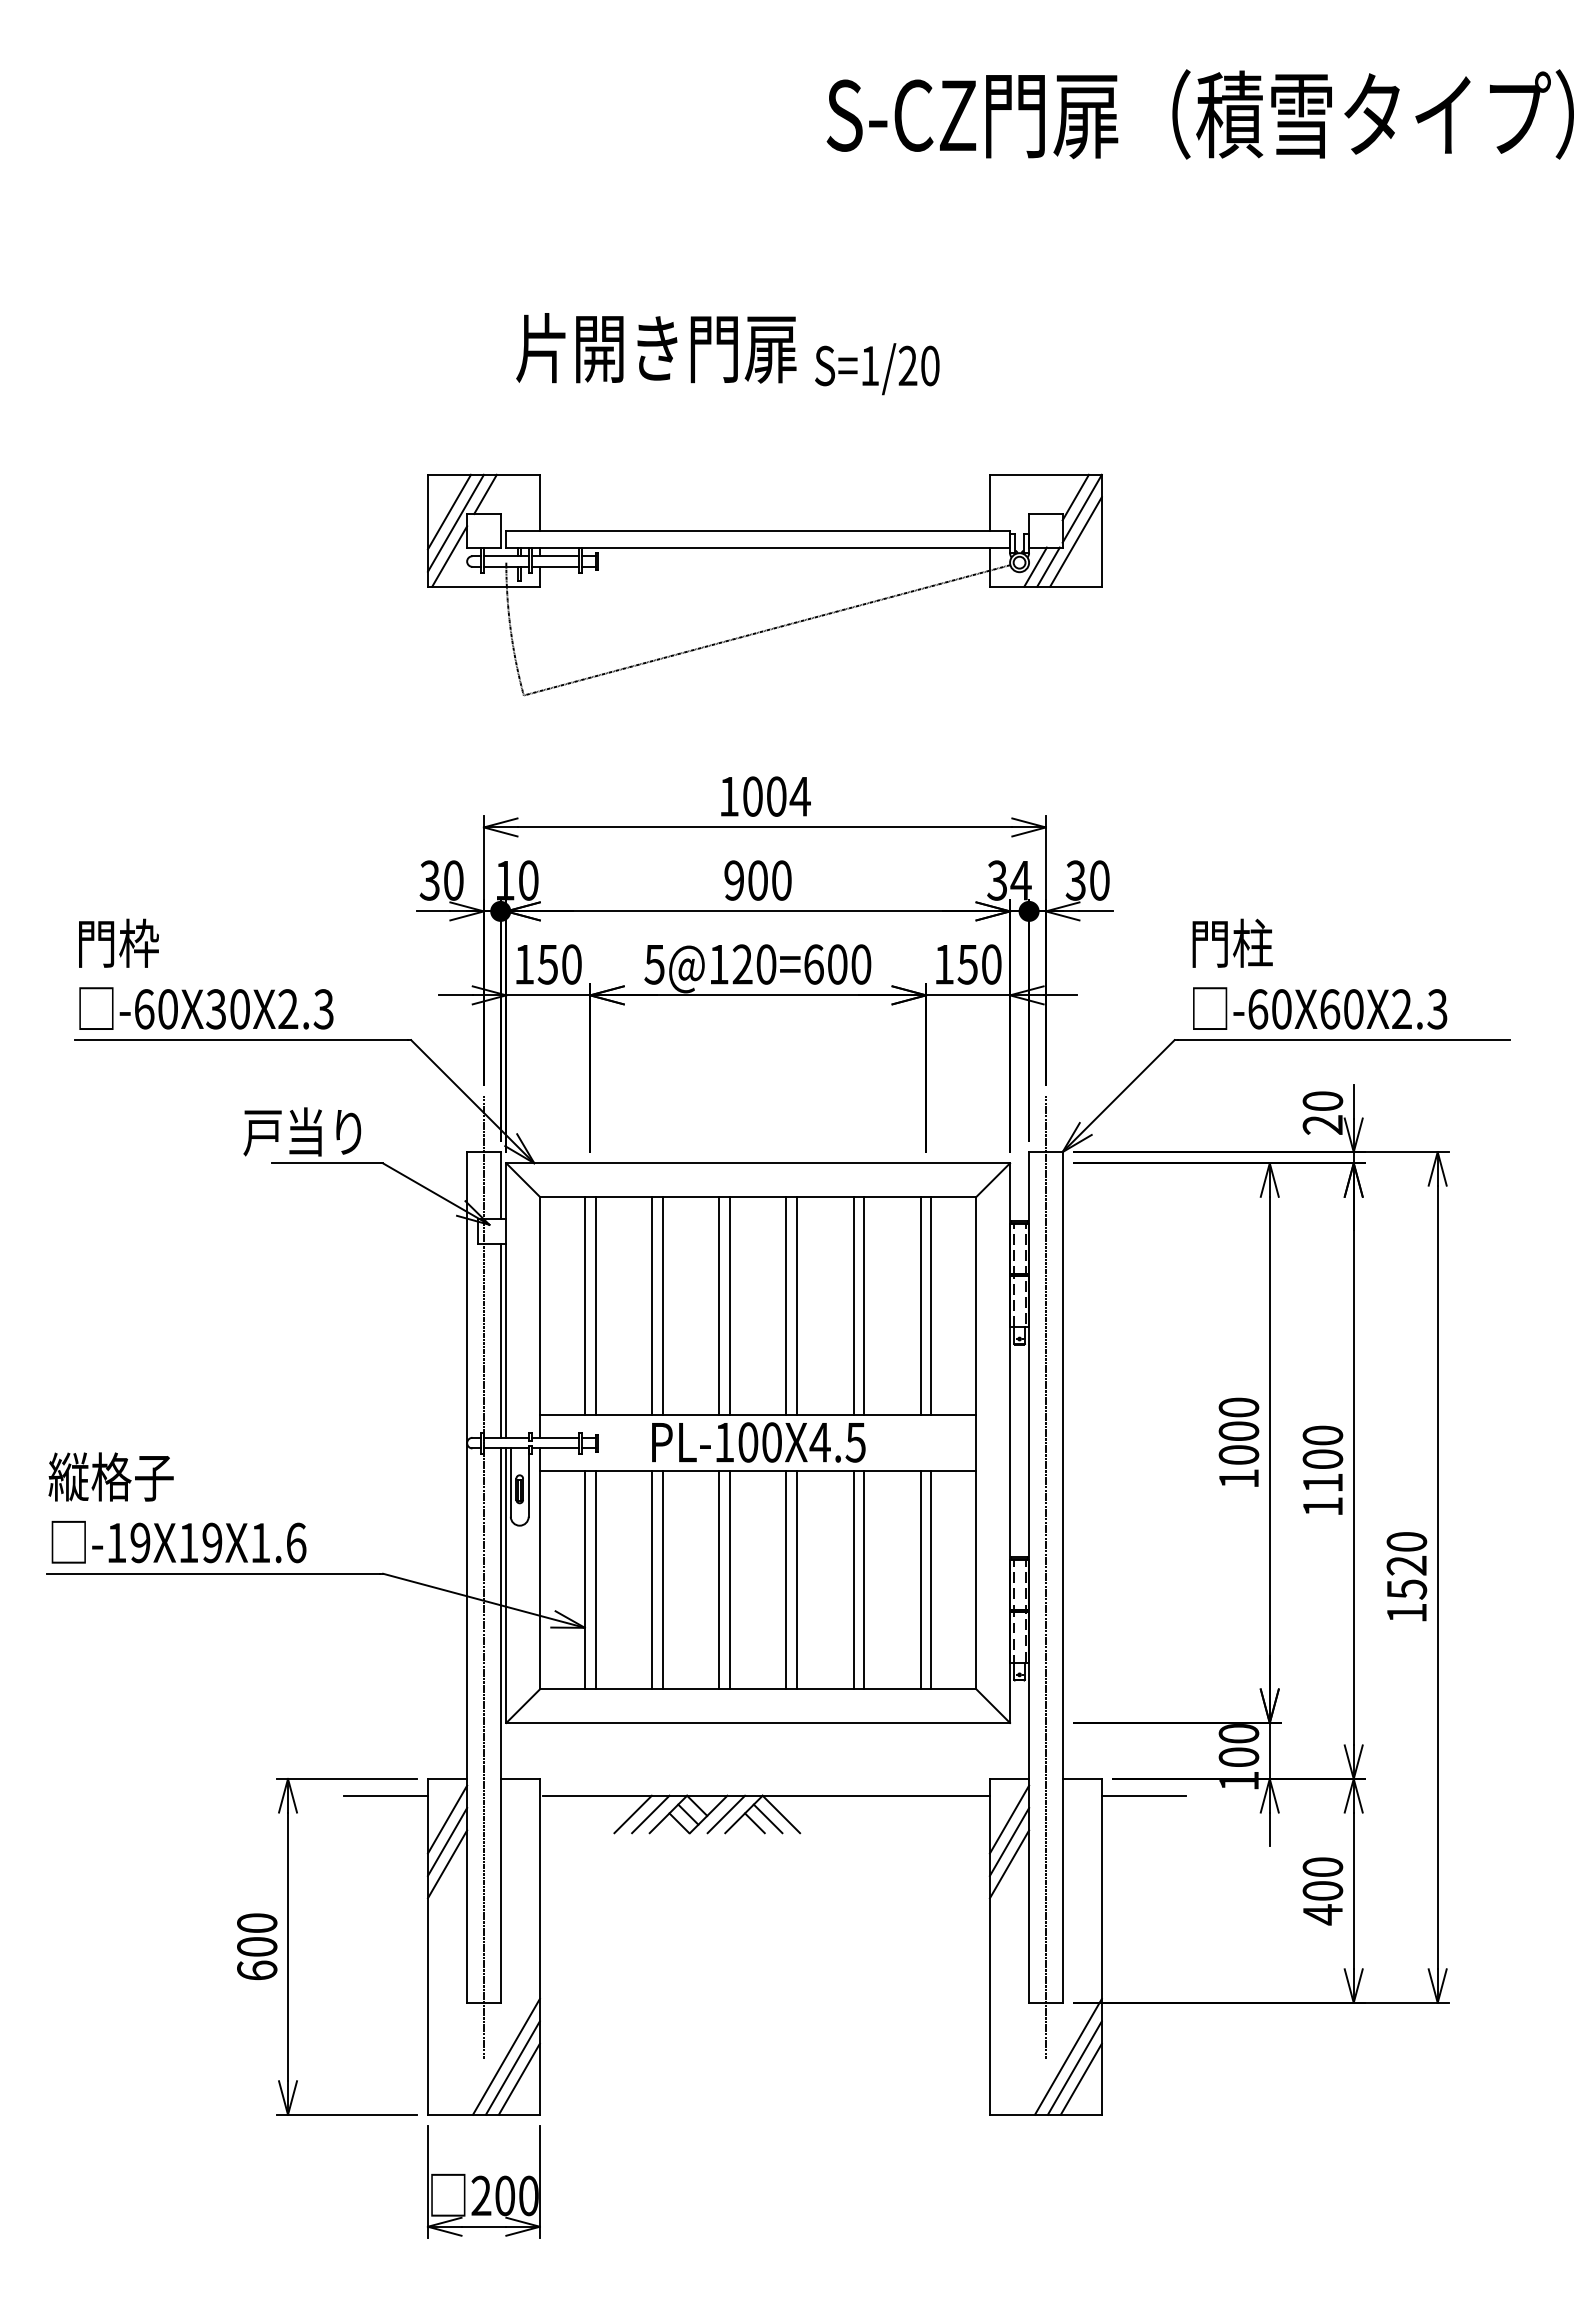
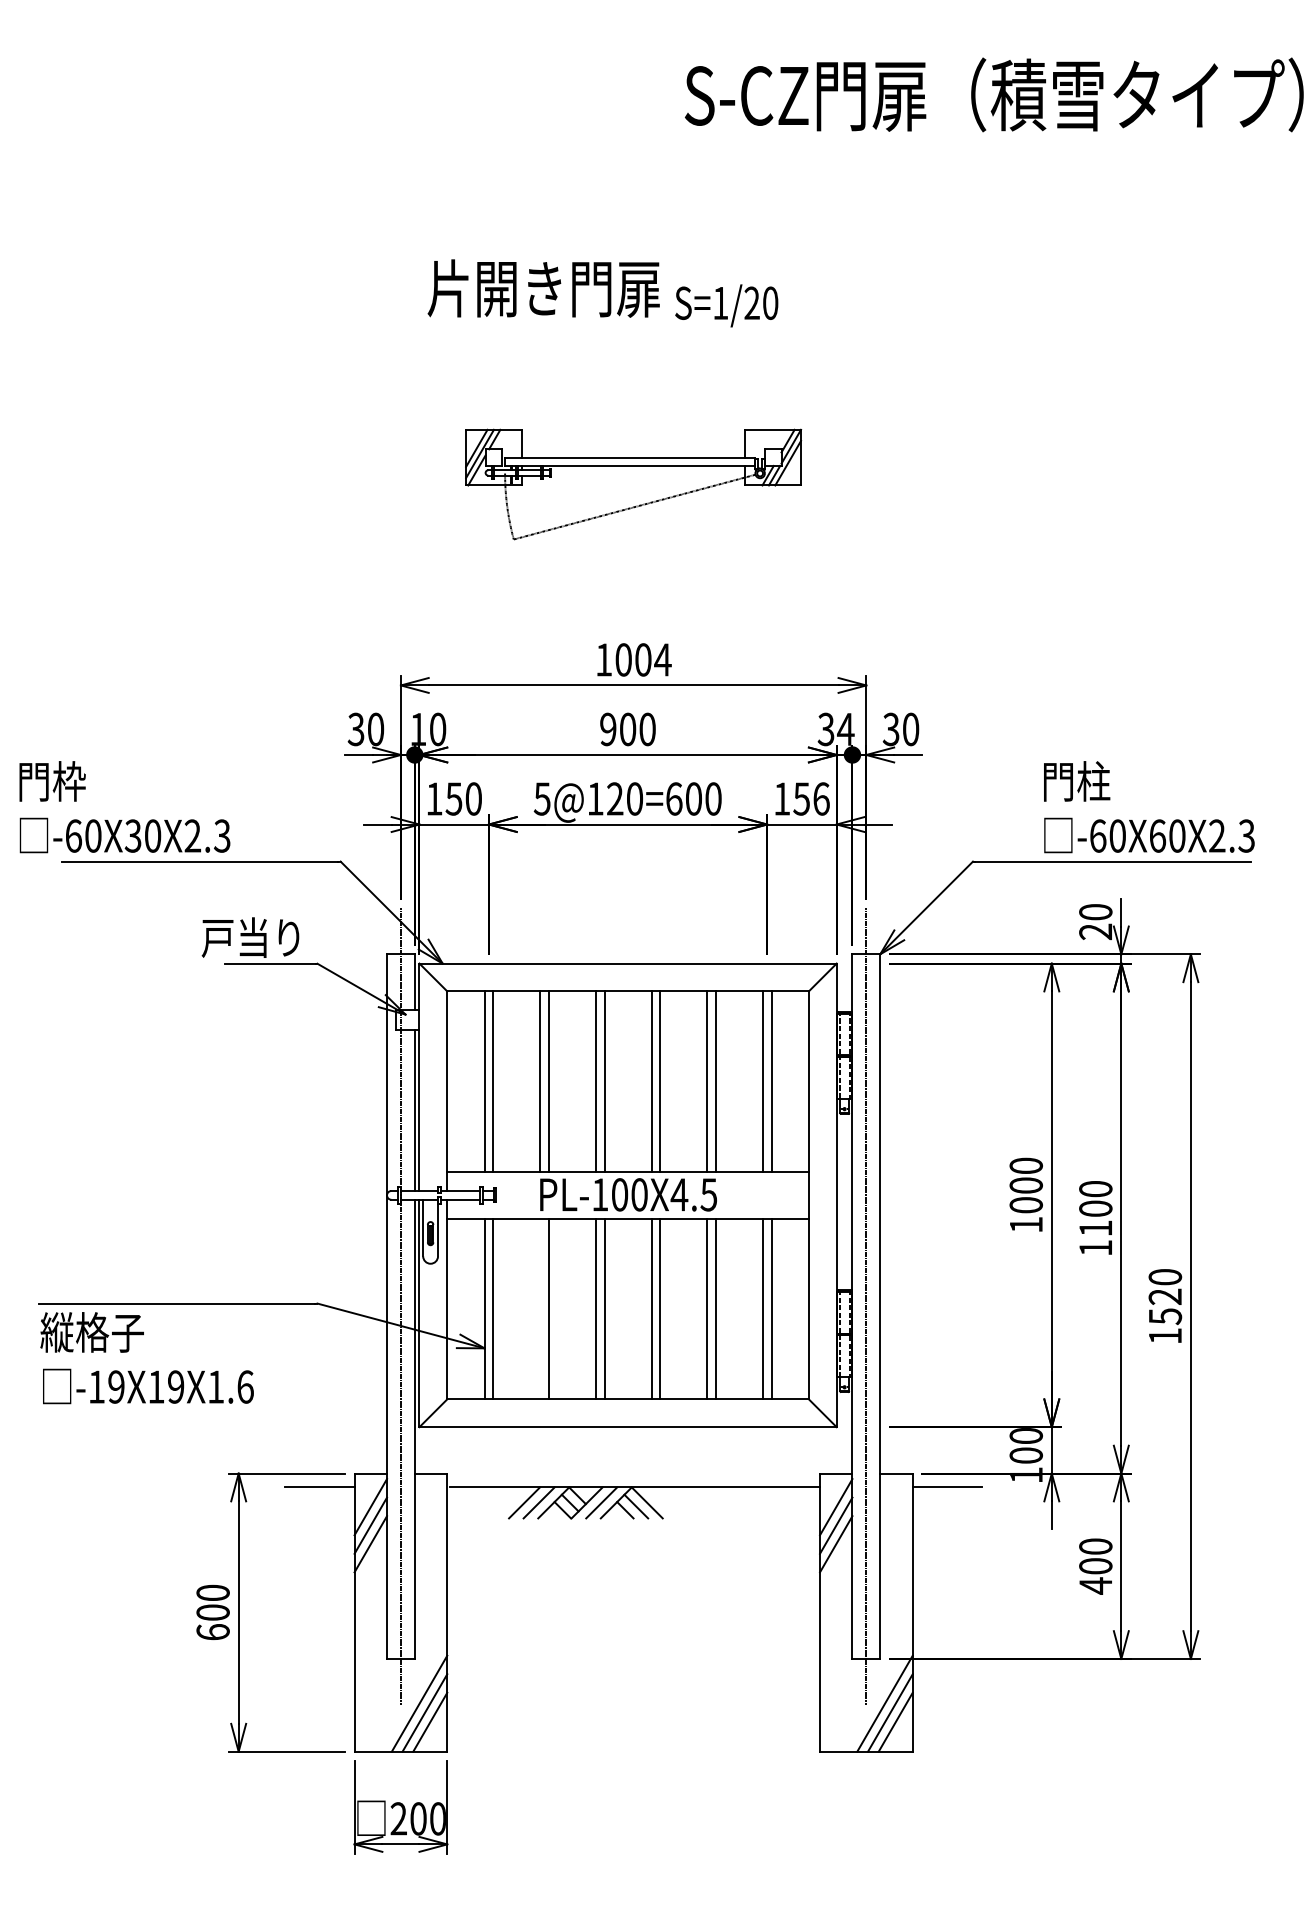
part: (764, 584) -> (633, 484), size x0.6
text: (991, 963) -> (821, 798), 150 -> 156
text: (205, 974) -> (124, 807), moved
text: (1320, 974) -> (1149, 807), moved
text: (176, 1508) -> (146, 1358), moved
line: (652, 1579) -> (540, 1308), removed

